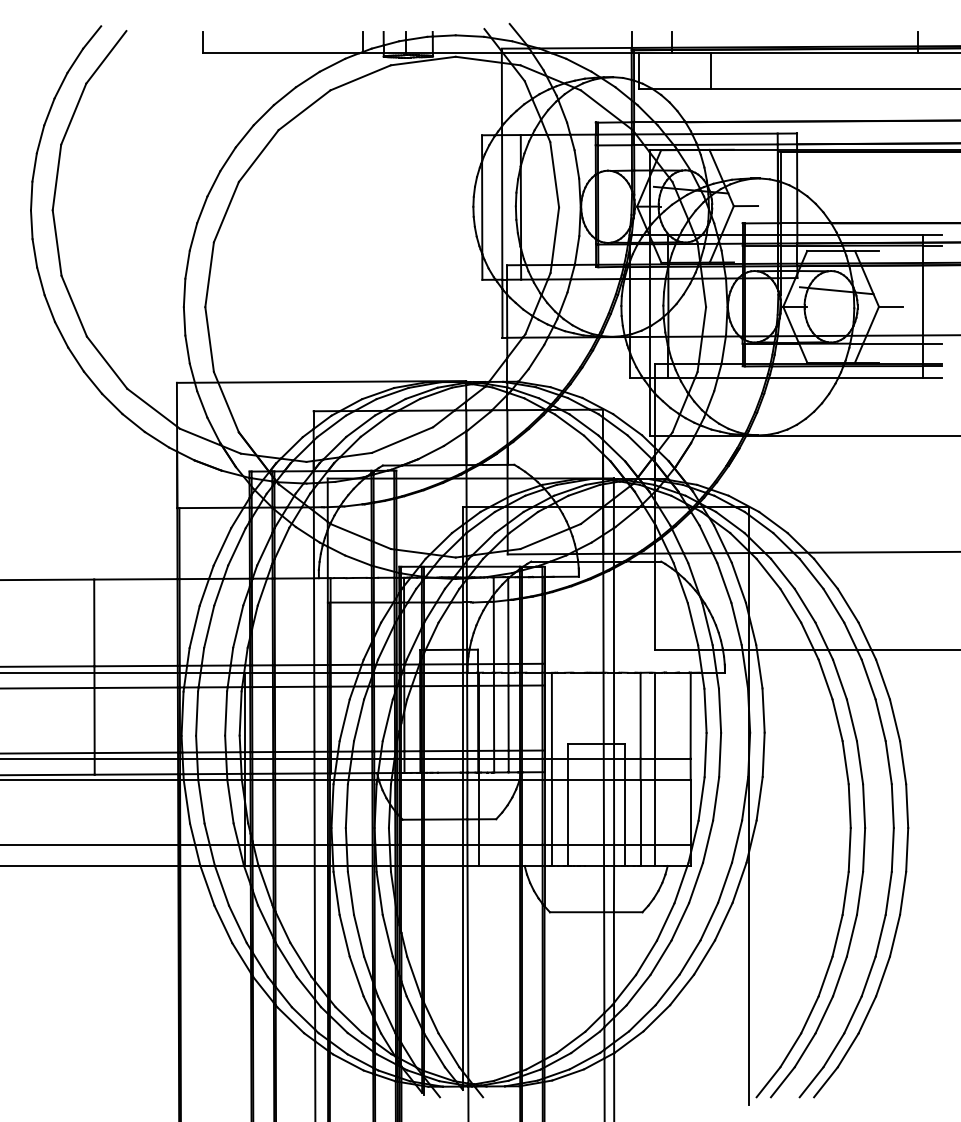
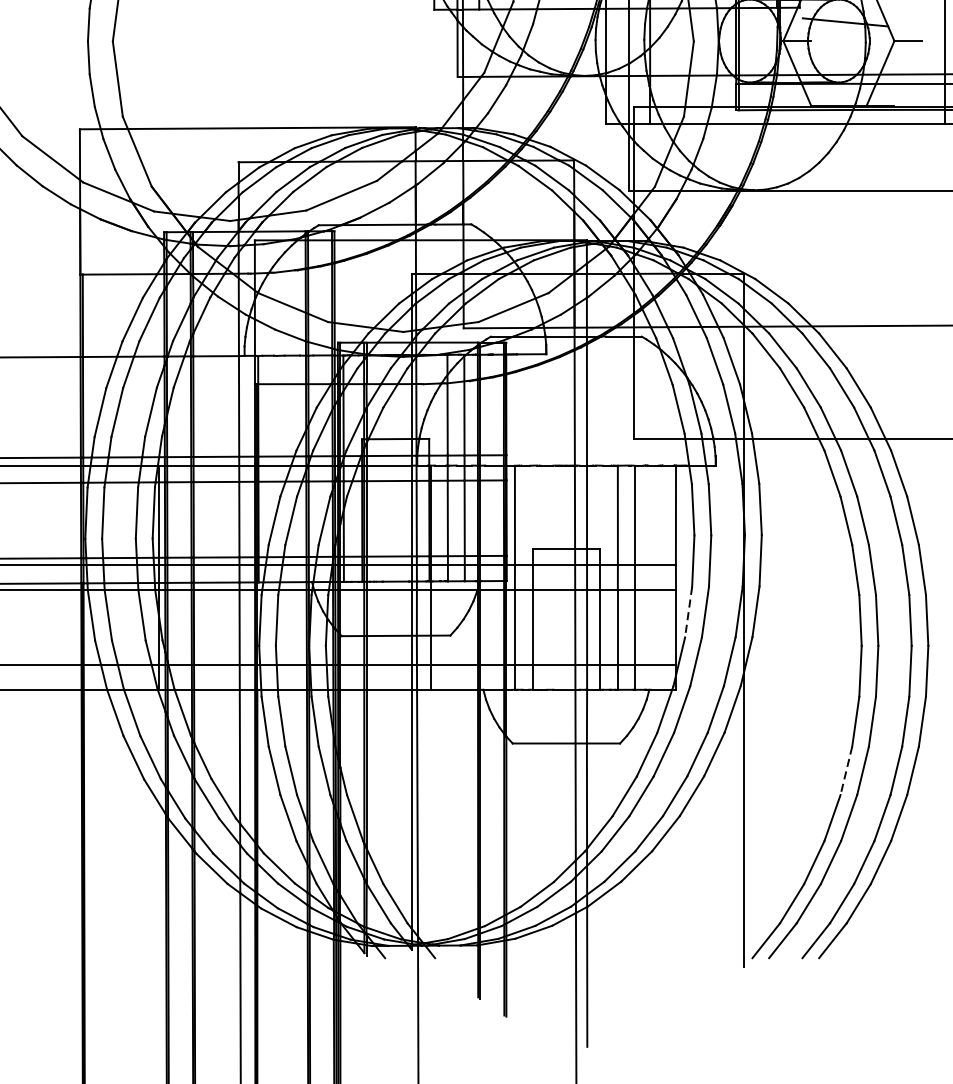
line: (701, 799) -> (688, 612), solid -> dashed
line: (837, 936) -> (846, 771), solid -> dashed

